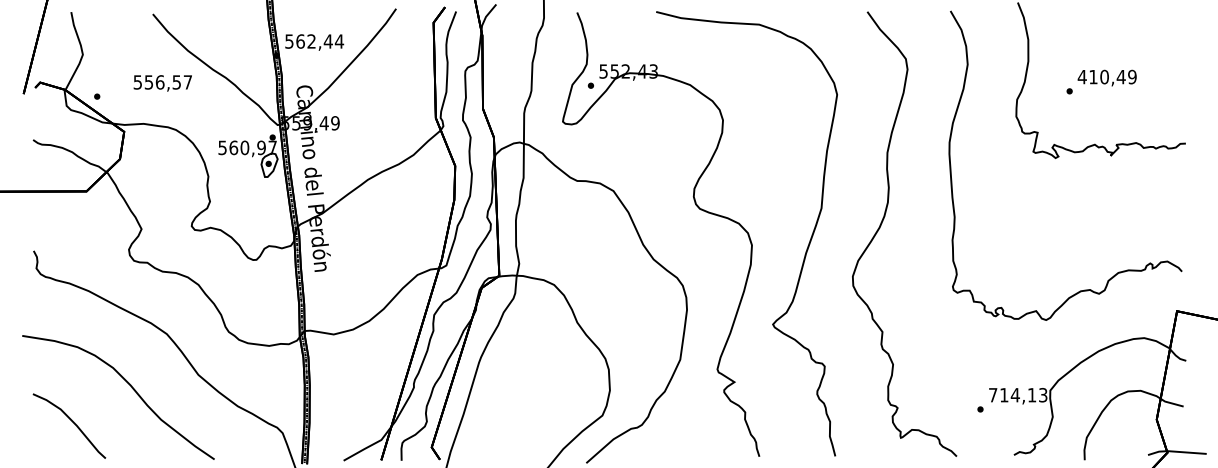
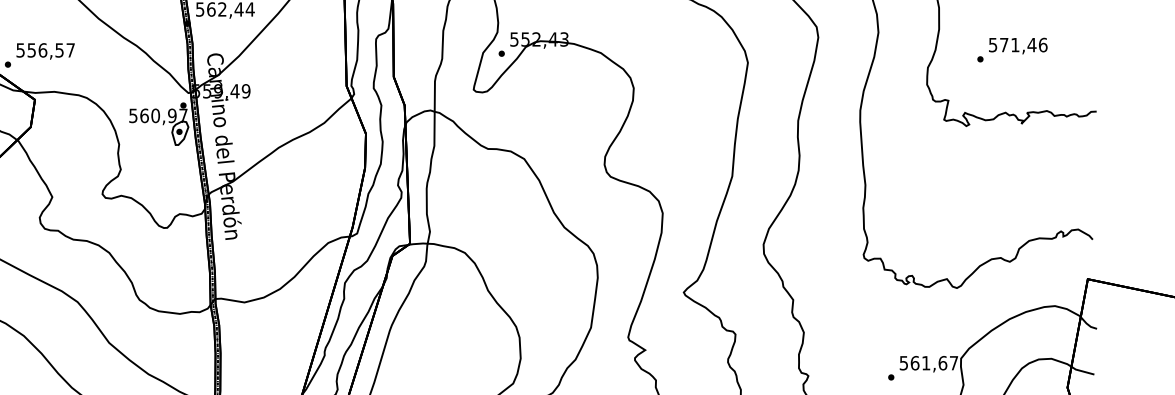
text: (1106, 76) -> (1017, 44), 410,49 -> 571,46
text: (162, 83) -> (45, 51), moved
text: (1018, 395) -> (929, 363), 714,13 -> 561,67

